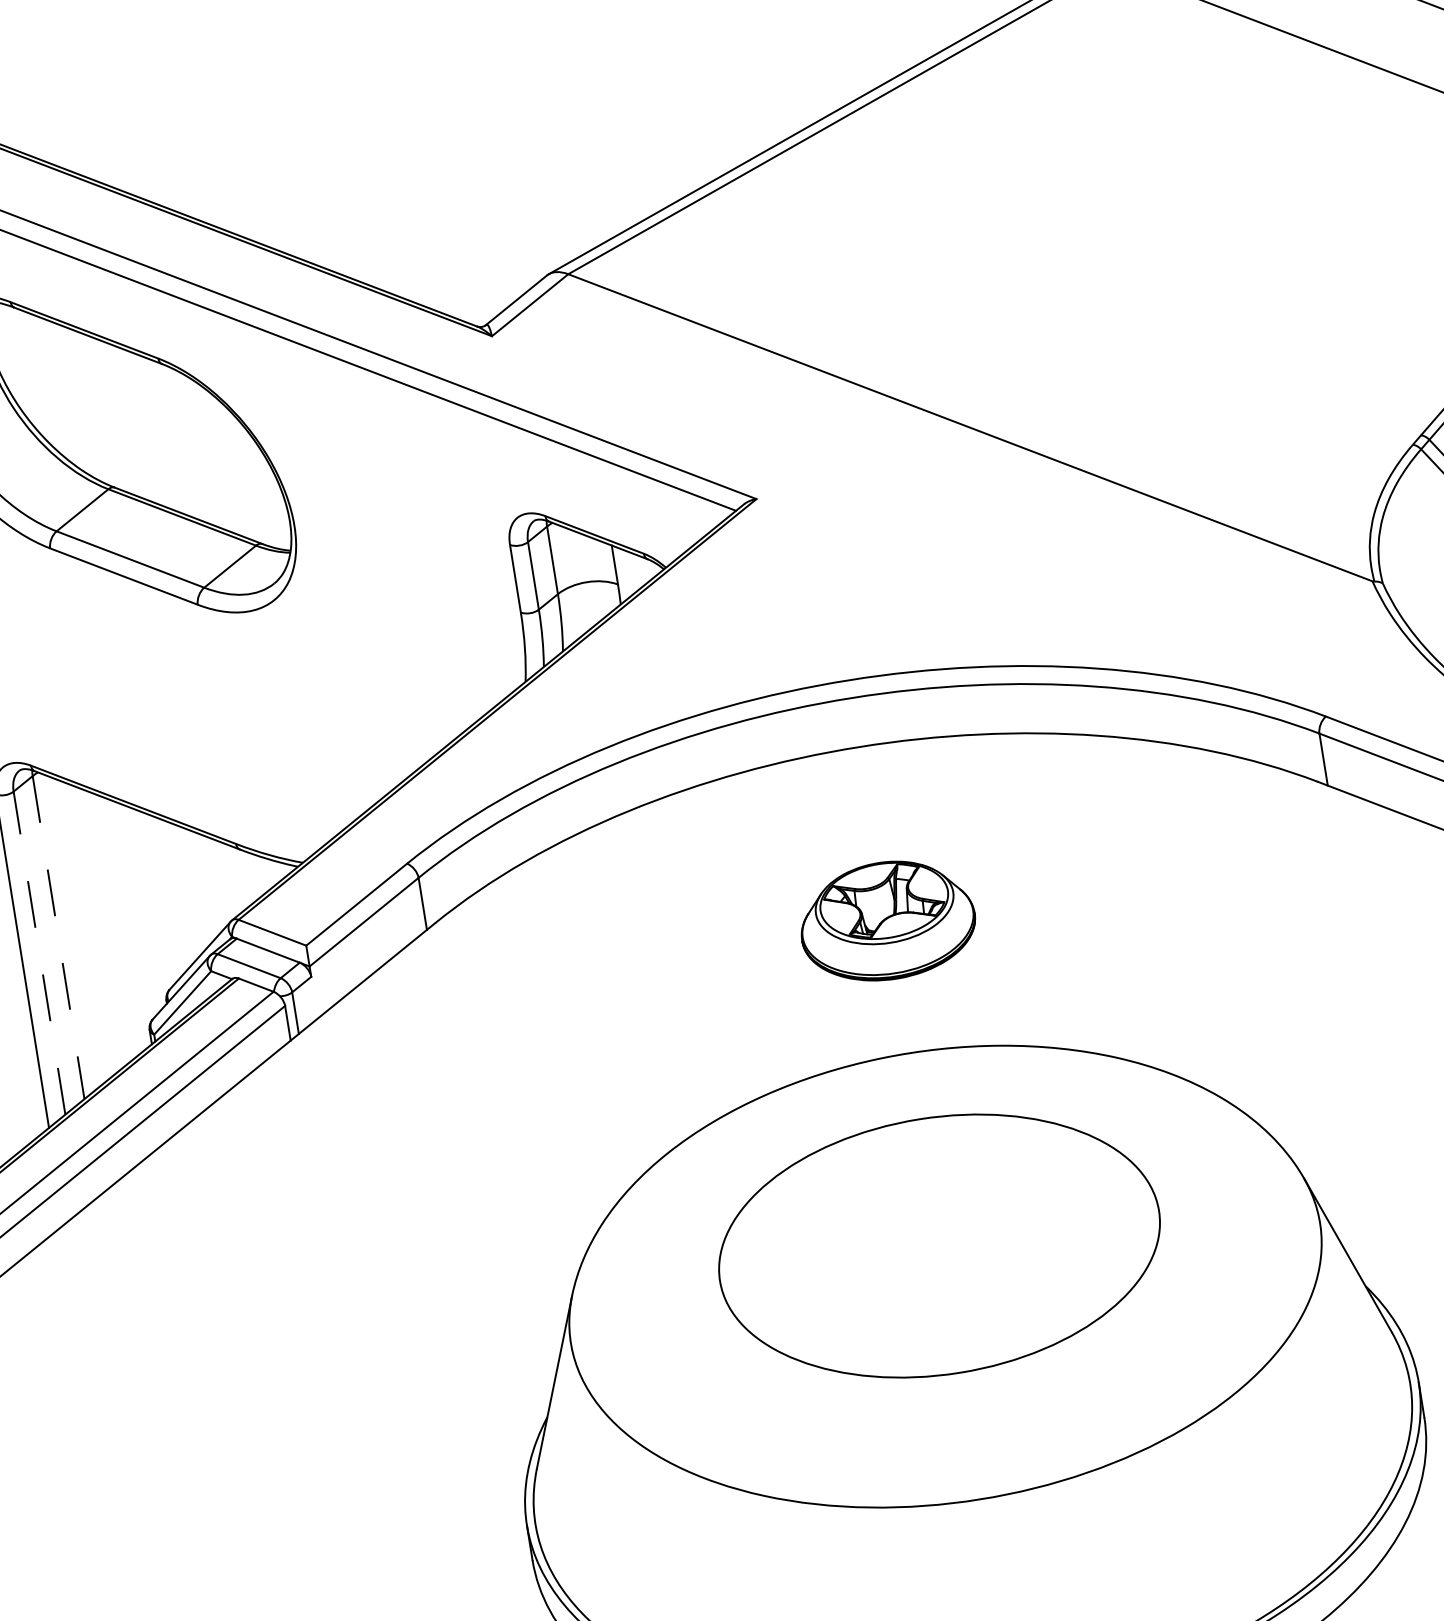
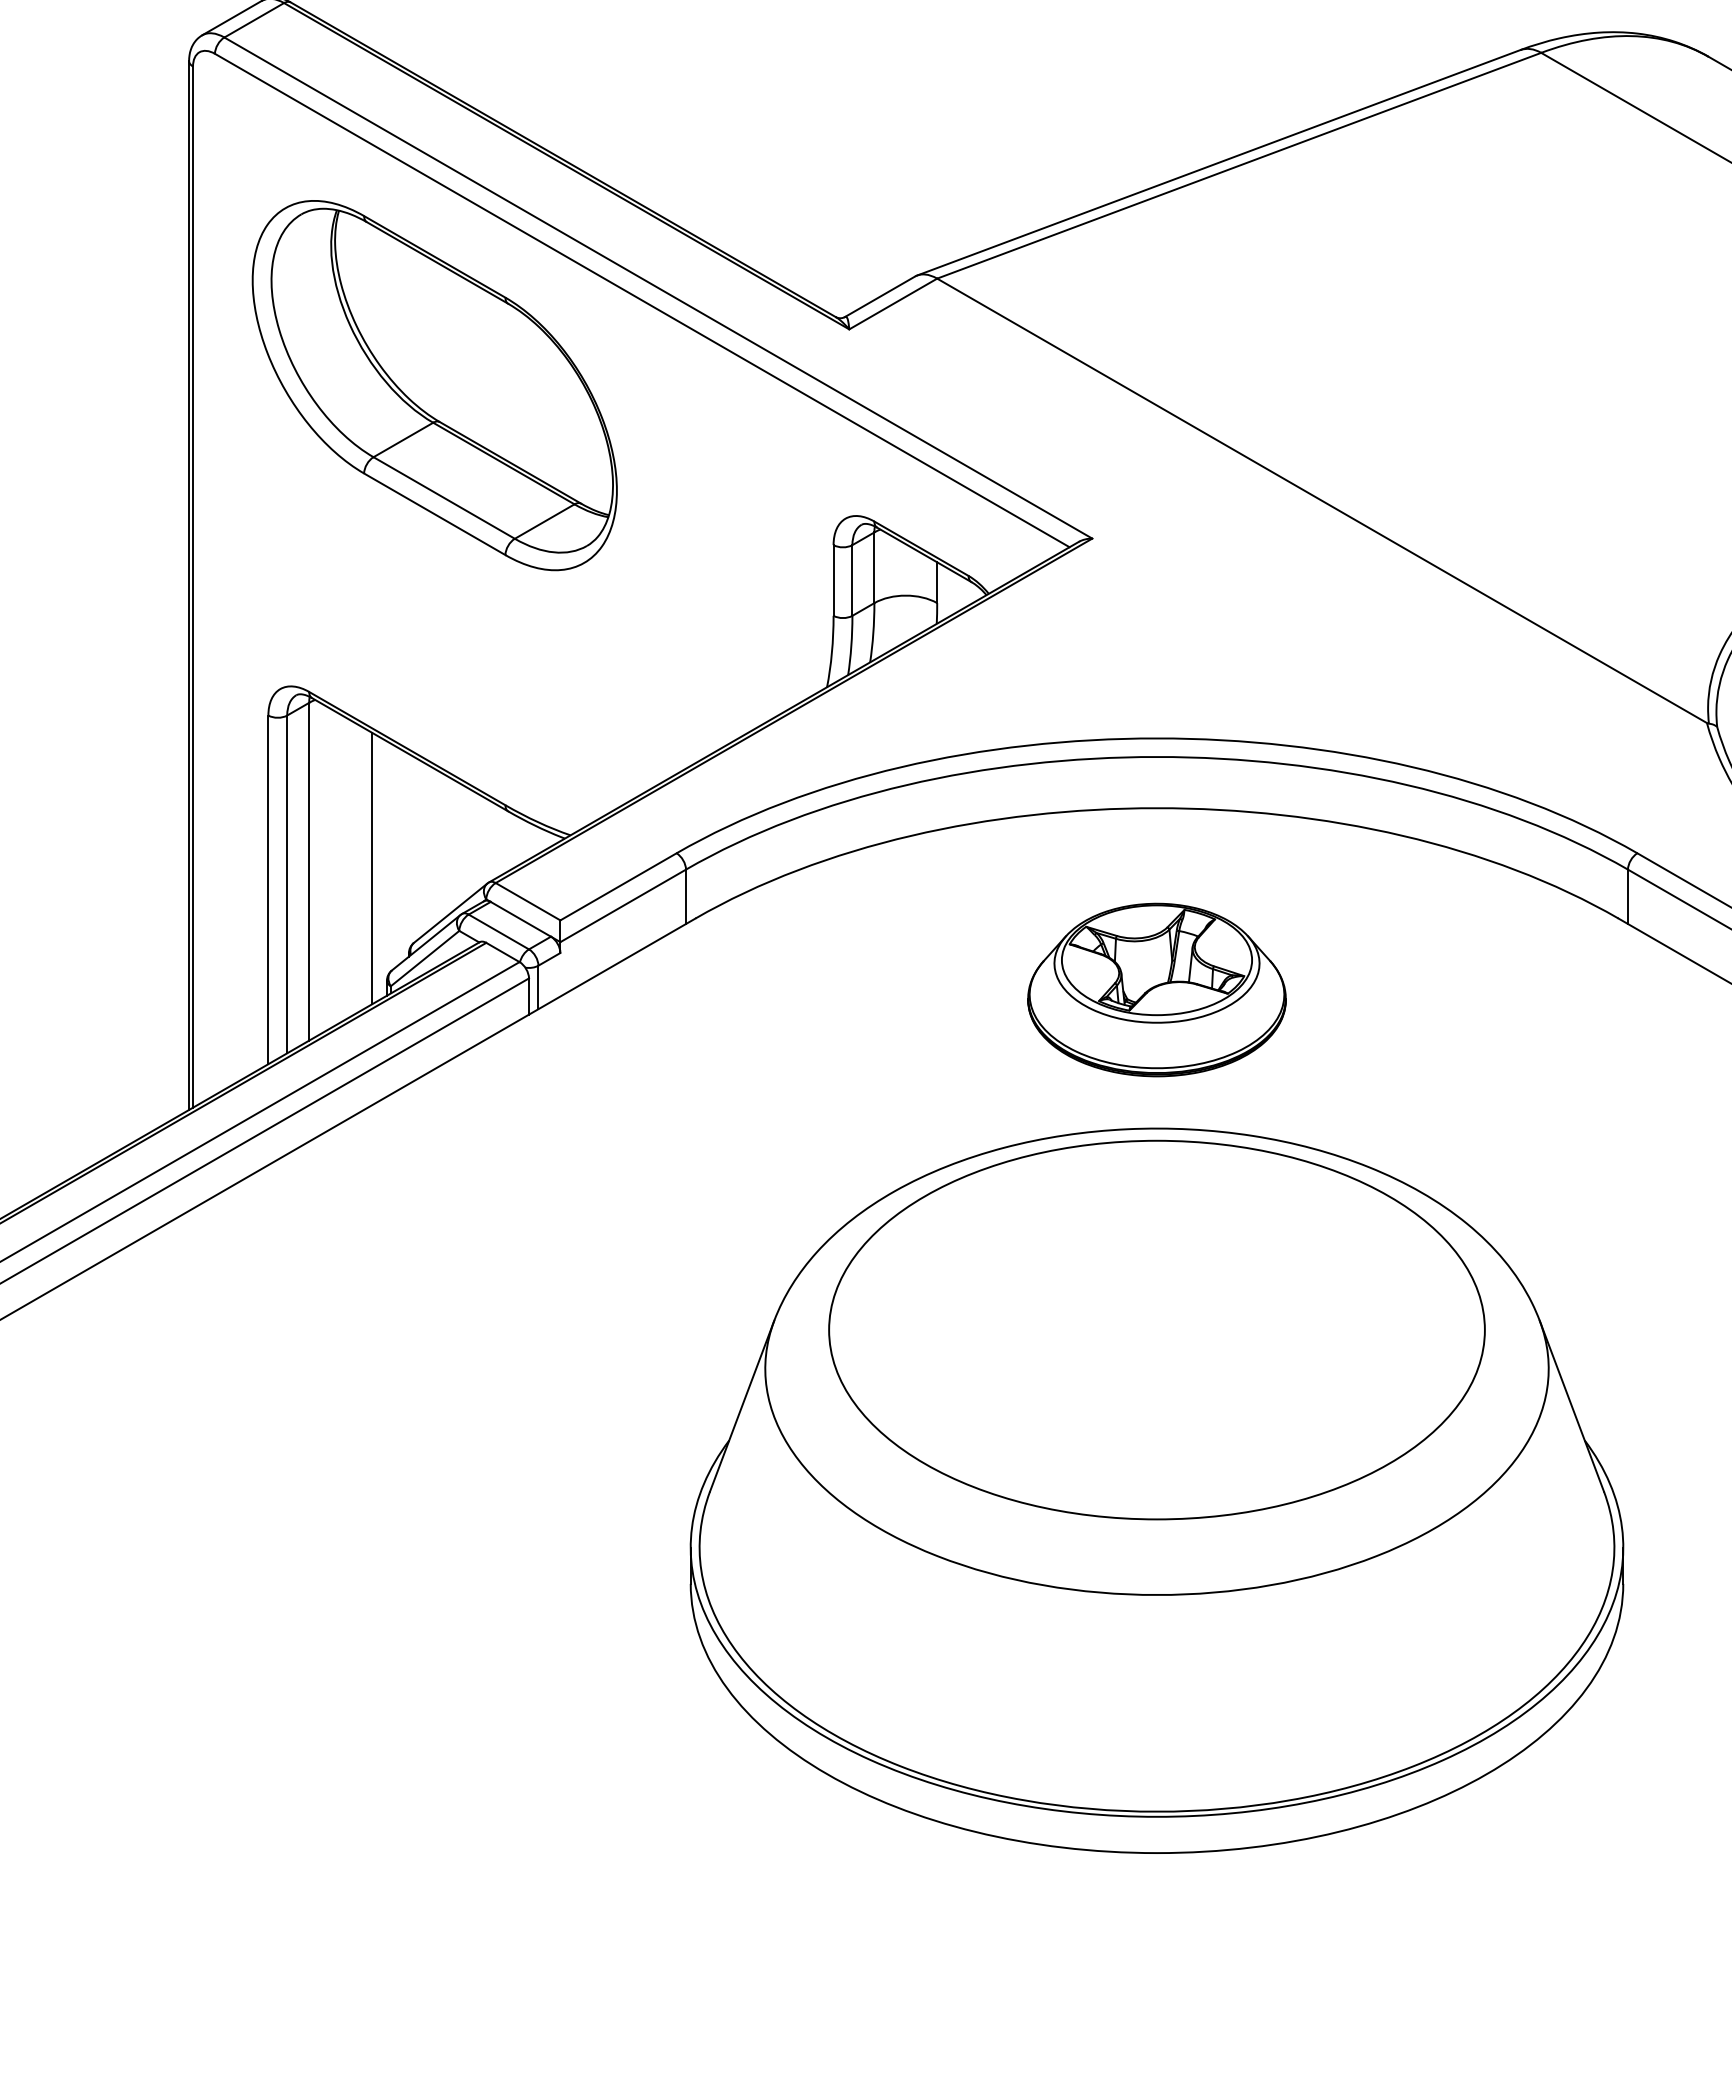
part: (886, 920) -> (1156, 989), size x1.43
line: (118, 924) -> (372, 868), added
line: (58, 937) -> (309, 871), dashed -> solid
line: (39, 953) -> (287, 884), dashed -> solid
part: (938, 1245) -> (1156, 1329), size x1.43

